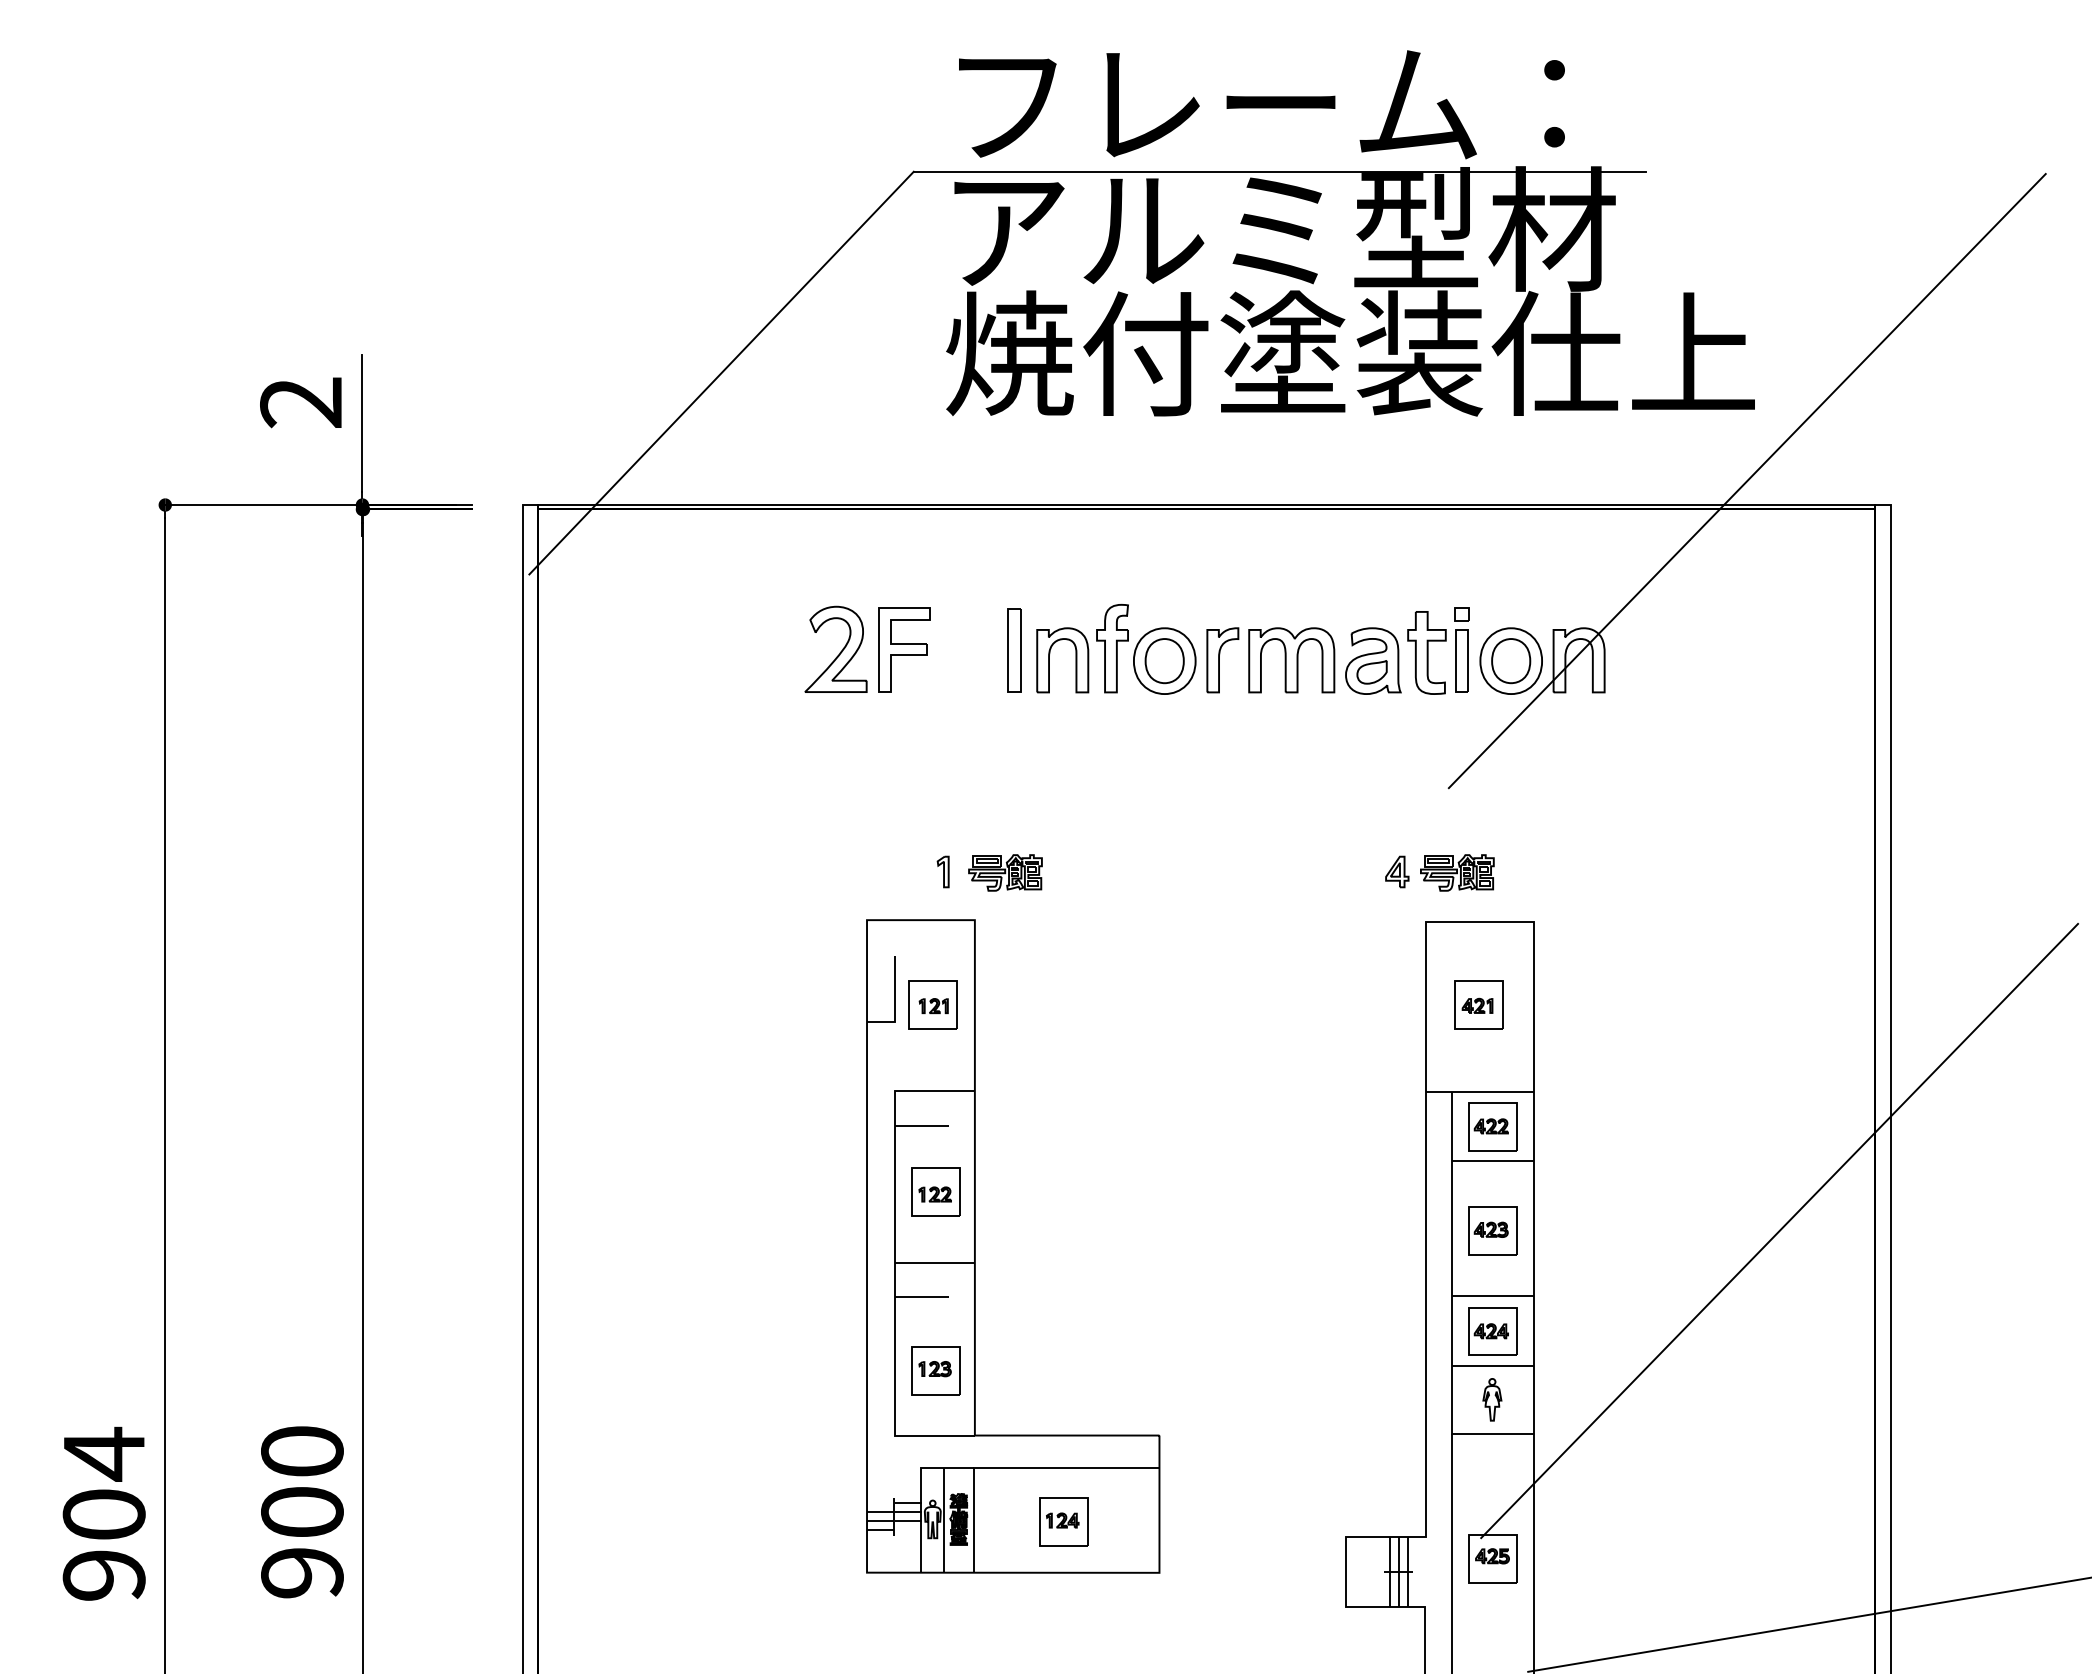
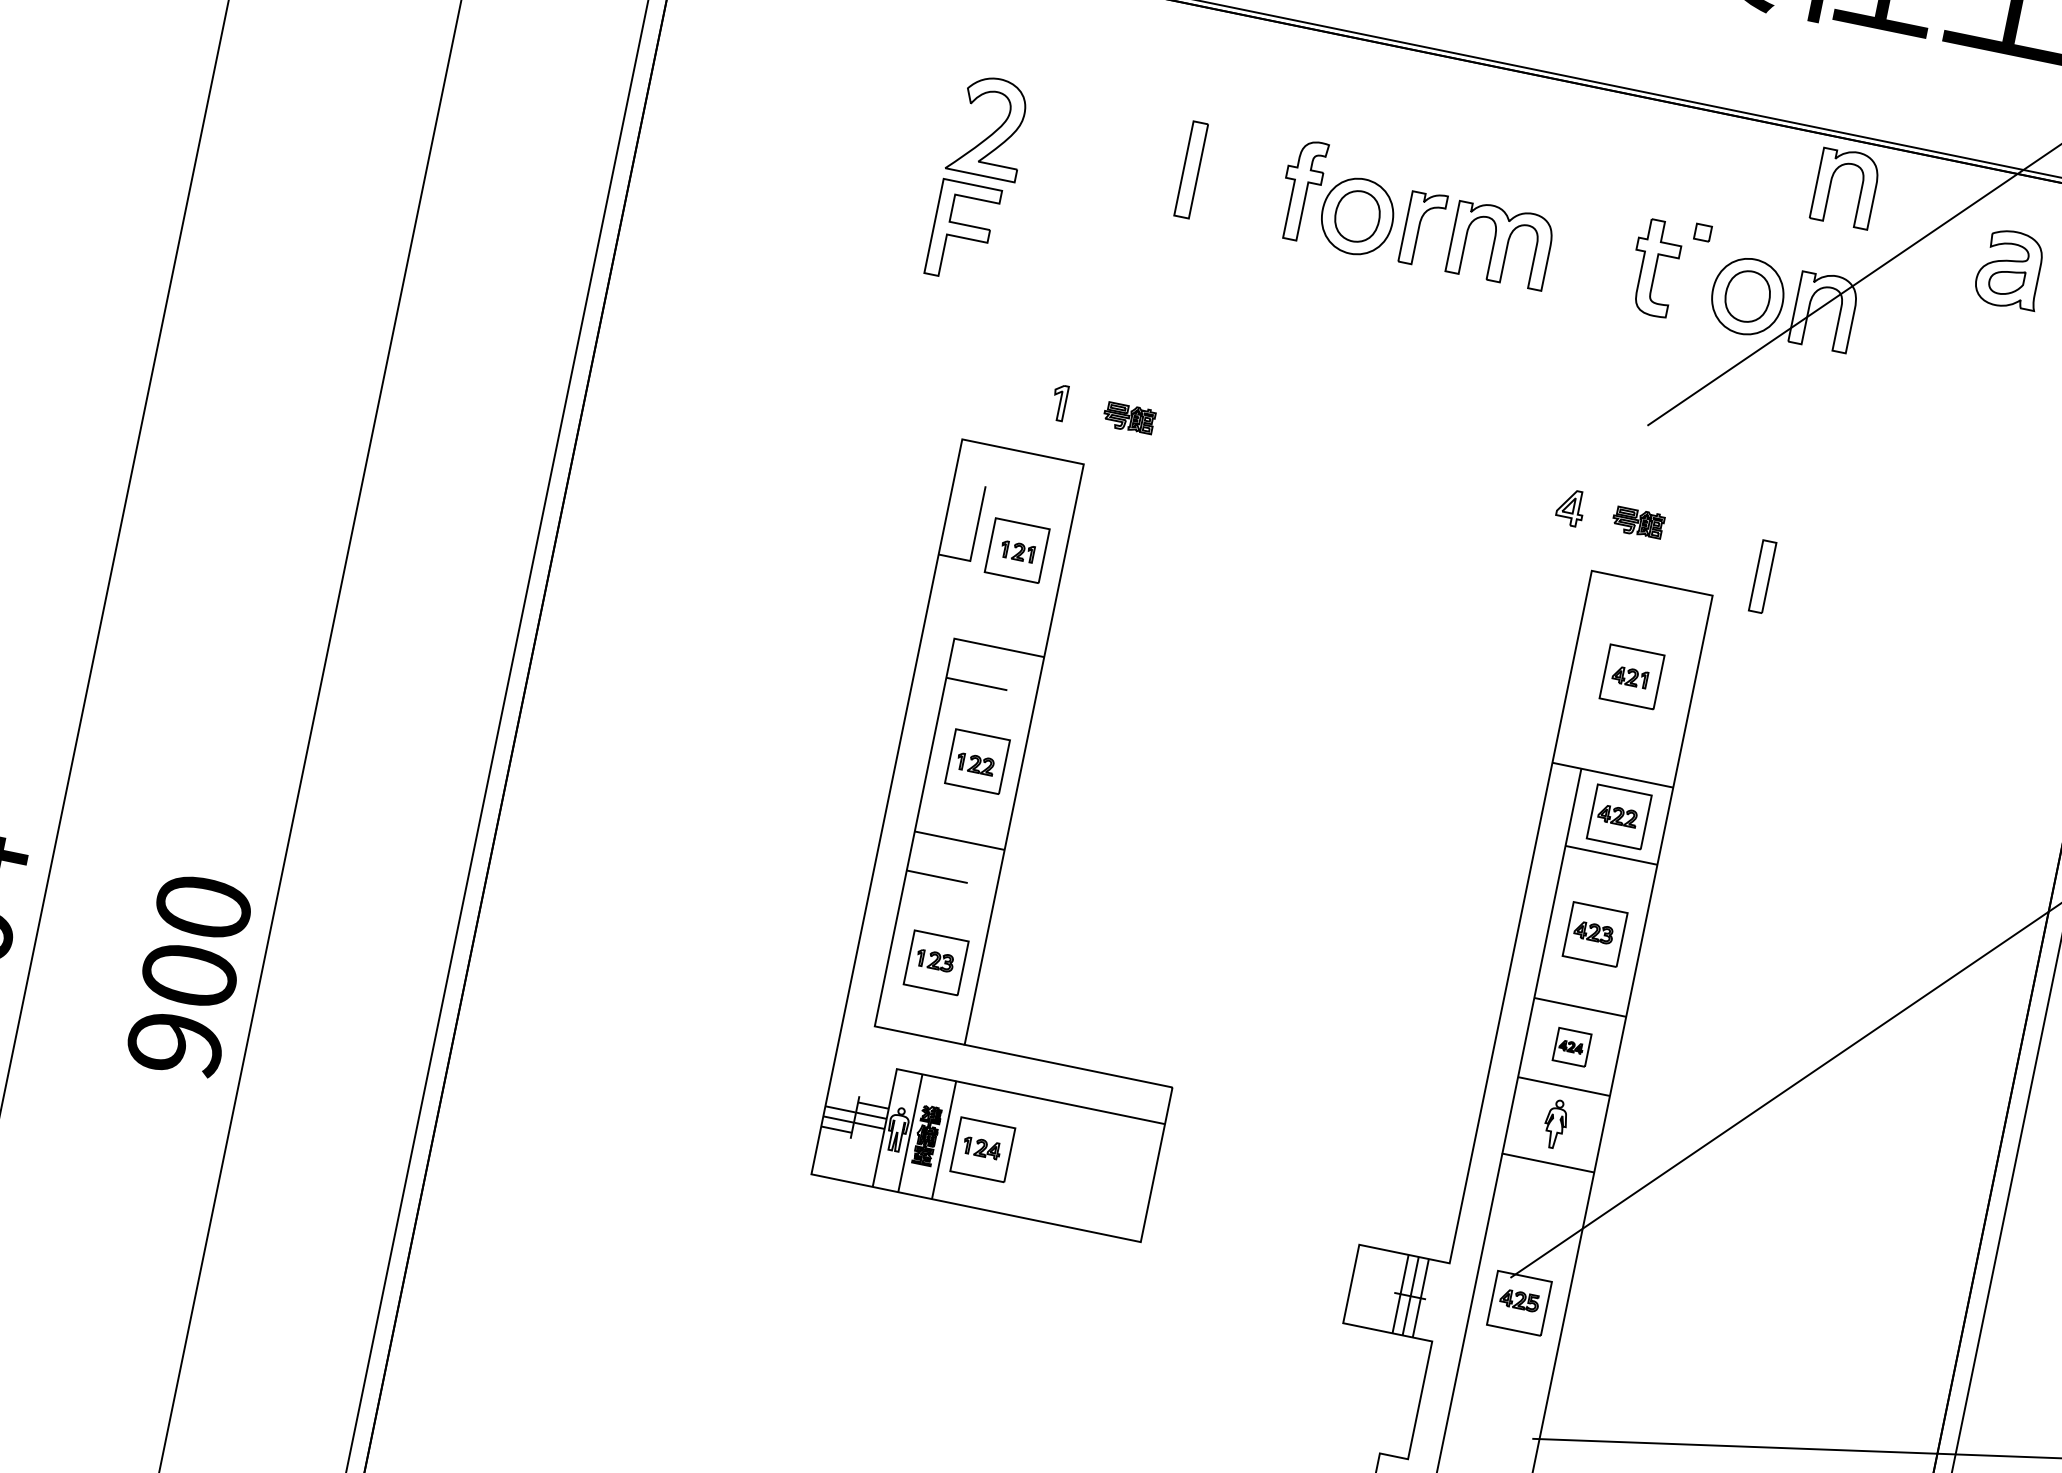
part: (904, 649) -> (963, 231), moved
part: (1049, 660) -> (1830, 184), moved
part: (1373, 660) -> (2010, 268), moved
part: (1461, 660) -> (1762, 575), moved
part: (1005, 872) -> (1129, 417), size x0.6
part: (1457, 872) -> (1638, 522), size x0.6
part: (1492, 1331) -> (1571, 1047), size x0.6
part: (1063, 1521) -> (982, 1149), moved

